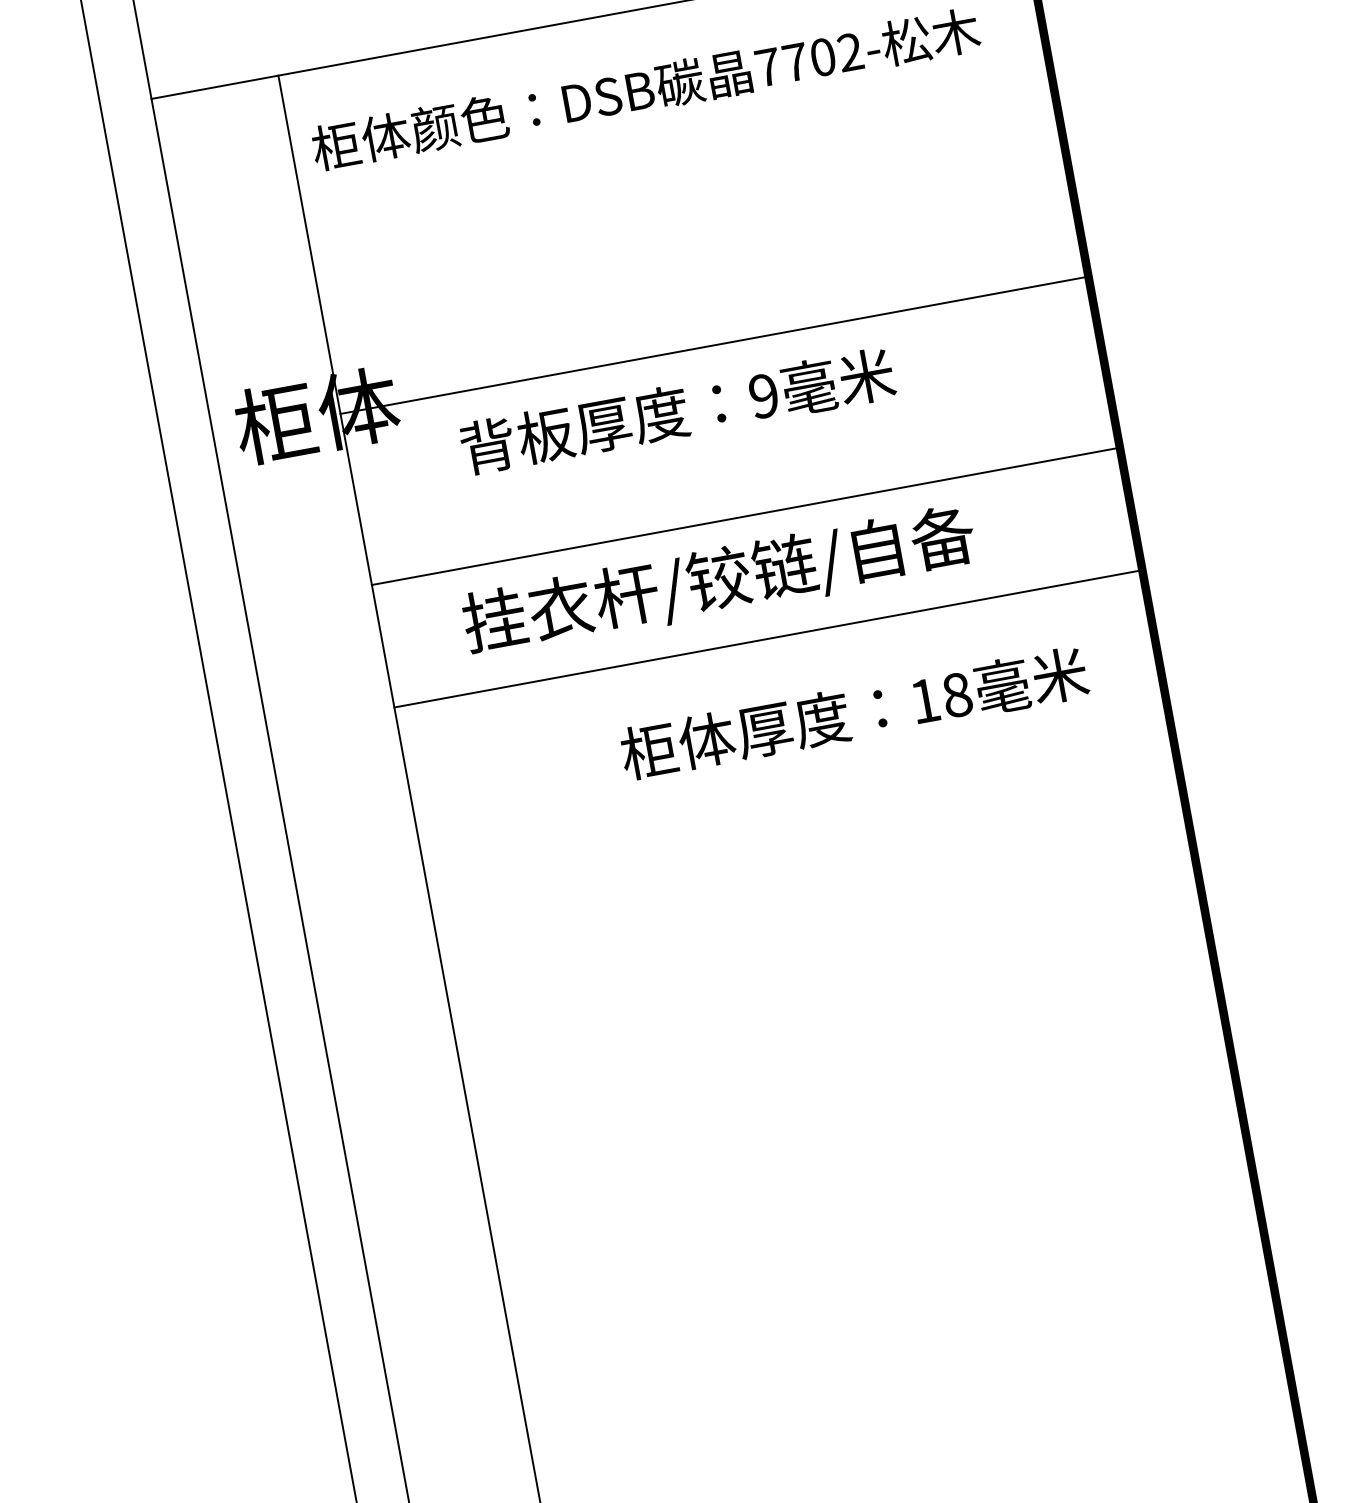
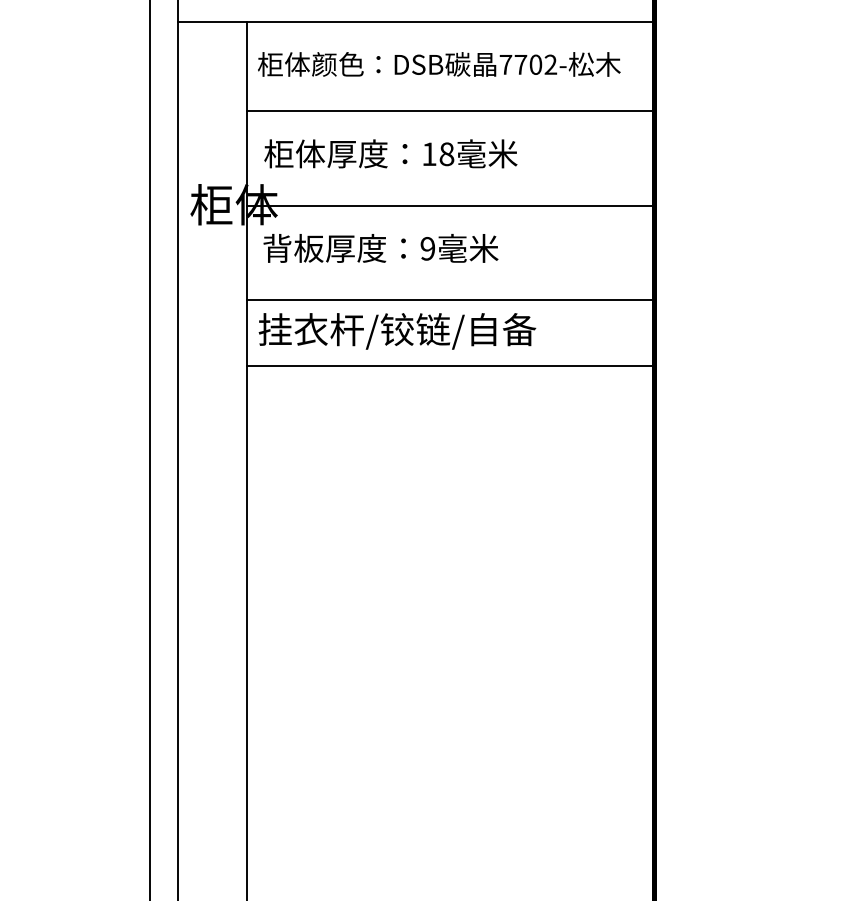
line: (681, 169) -> (450, 110), added
text: (676, 411) -> (380, 248), moved
text: (719, 581) -> (397, 331), moved
text: (853, 712) -> (390, 153), moved

